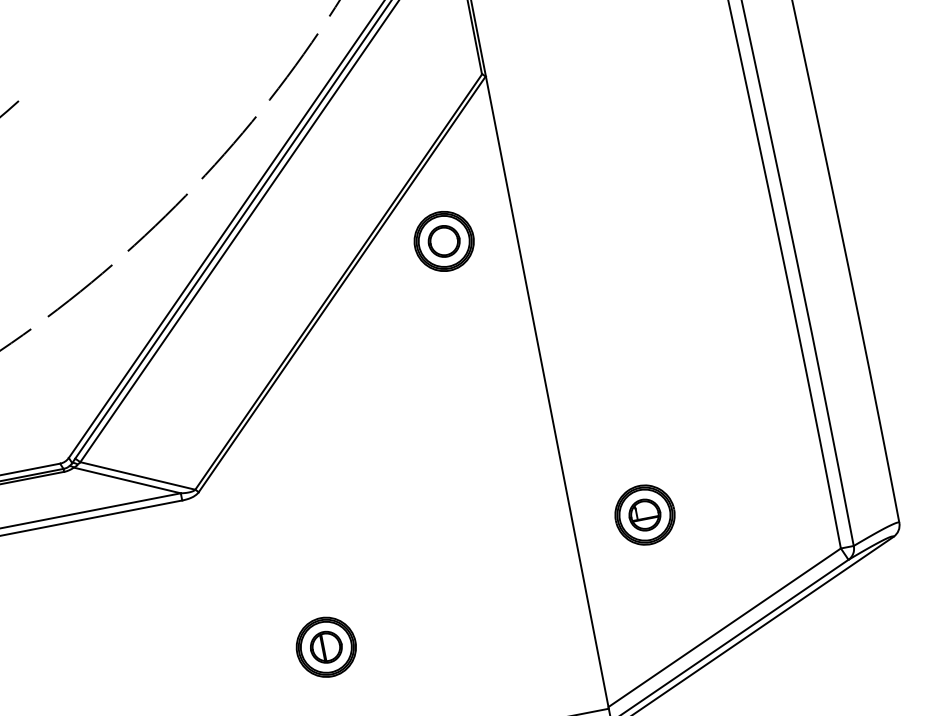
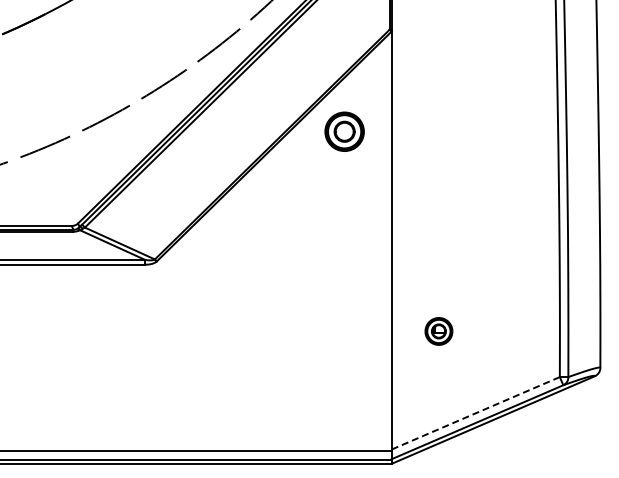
part: (644, 515) -> (438, 331), size x0.7
line: (724, 628) -> (475, 413), solid -> dashed
part: (325, 647) -> (218, 376), removed

